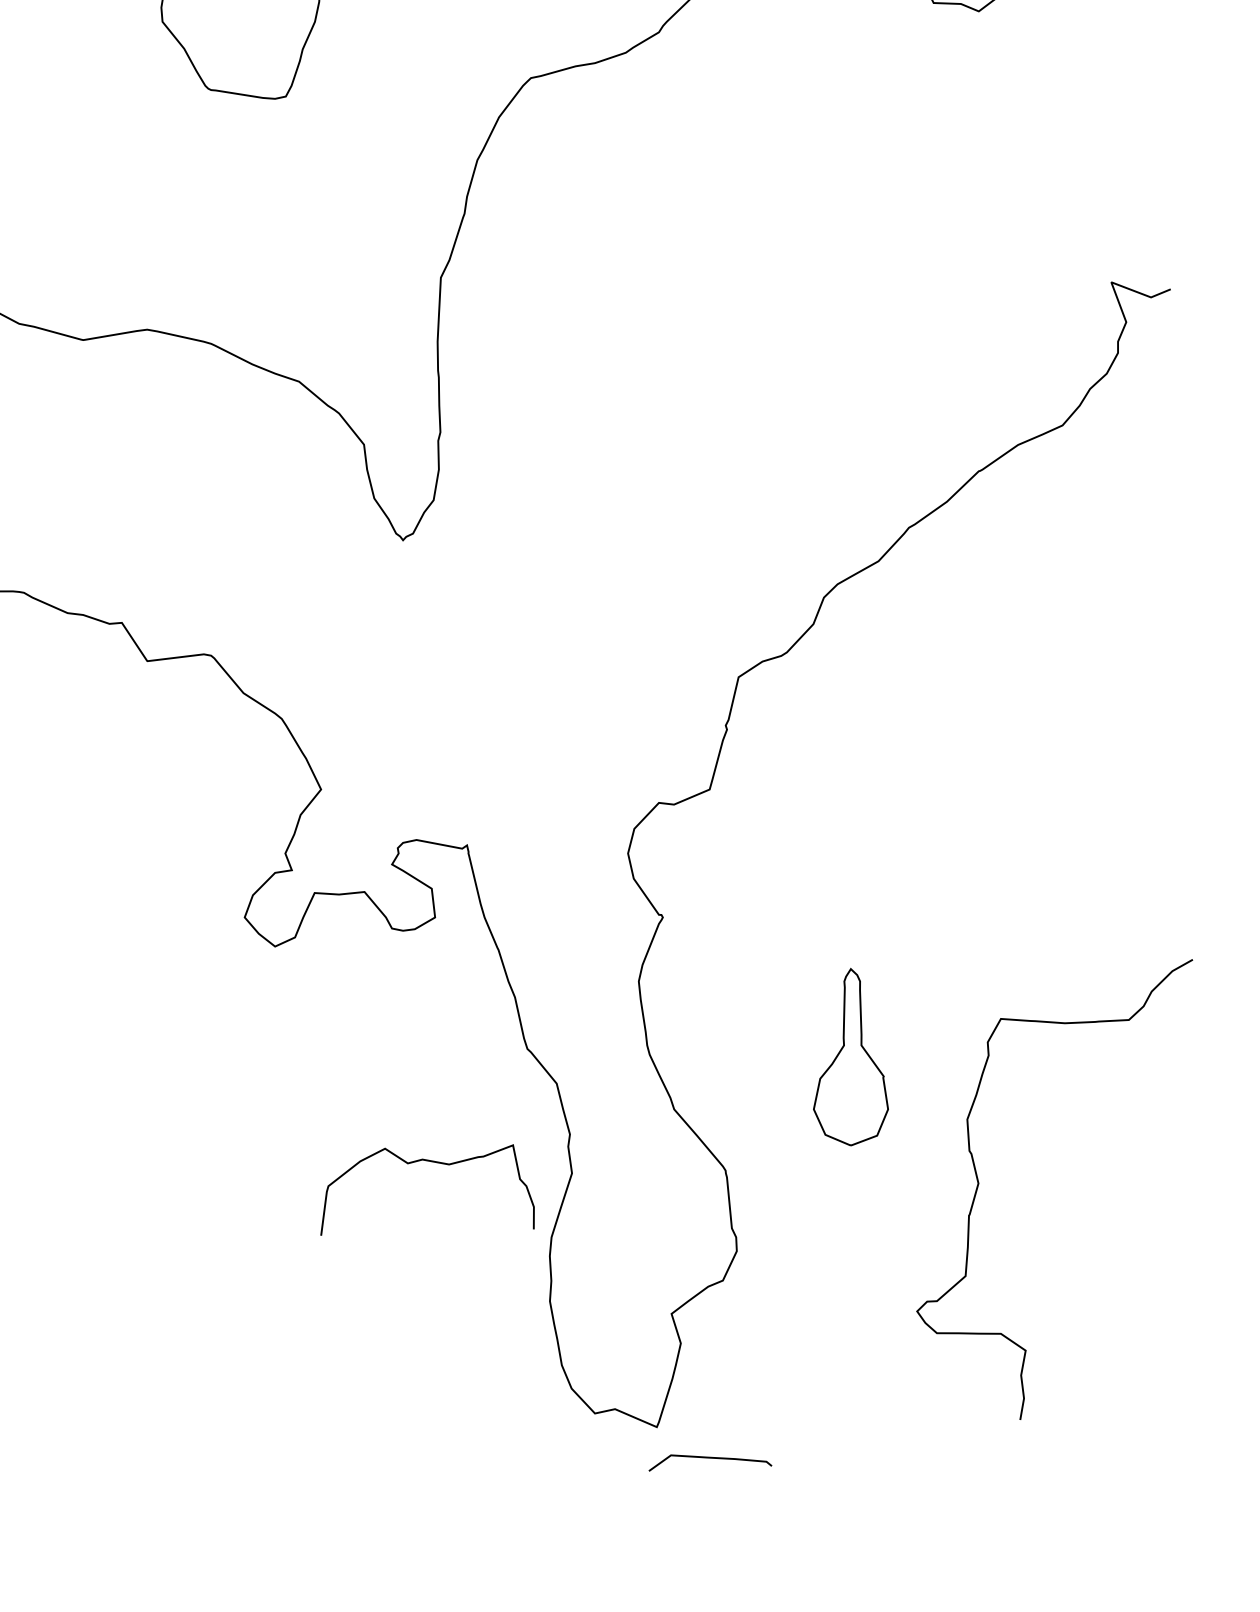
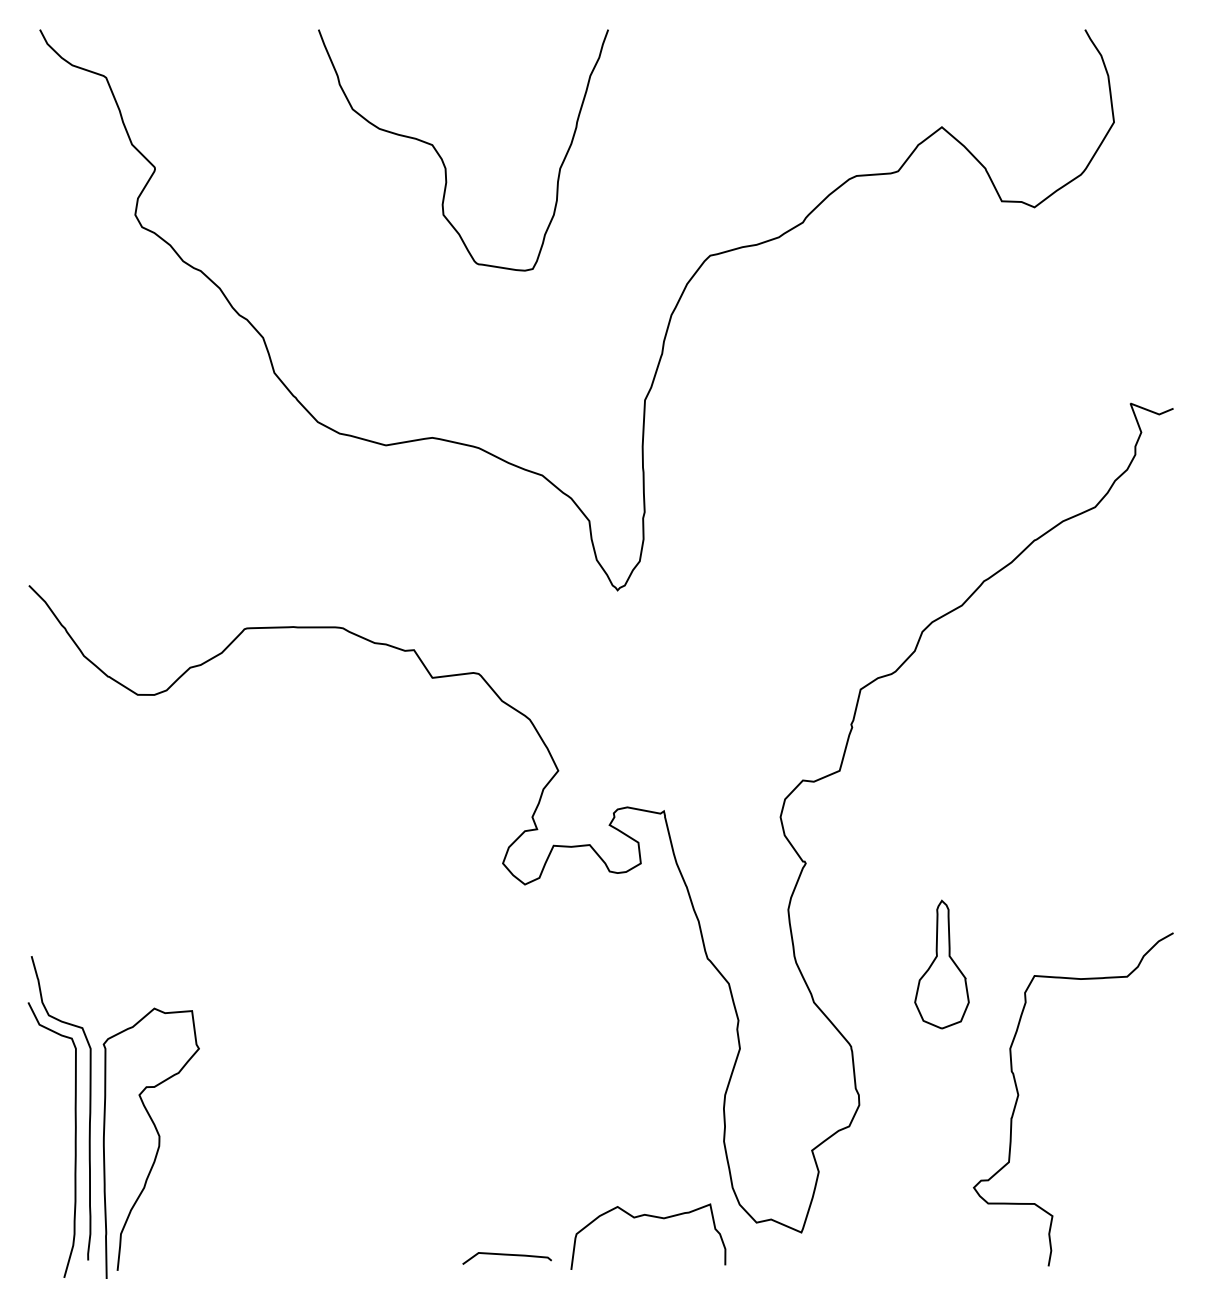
curve: (433, 1163) -> (652, 1217), moved
curve: (980, 1184) -> (1019, 1095), moved
curve: (709, 1458) -> (506, 1255), moved

